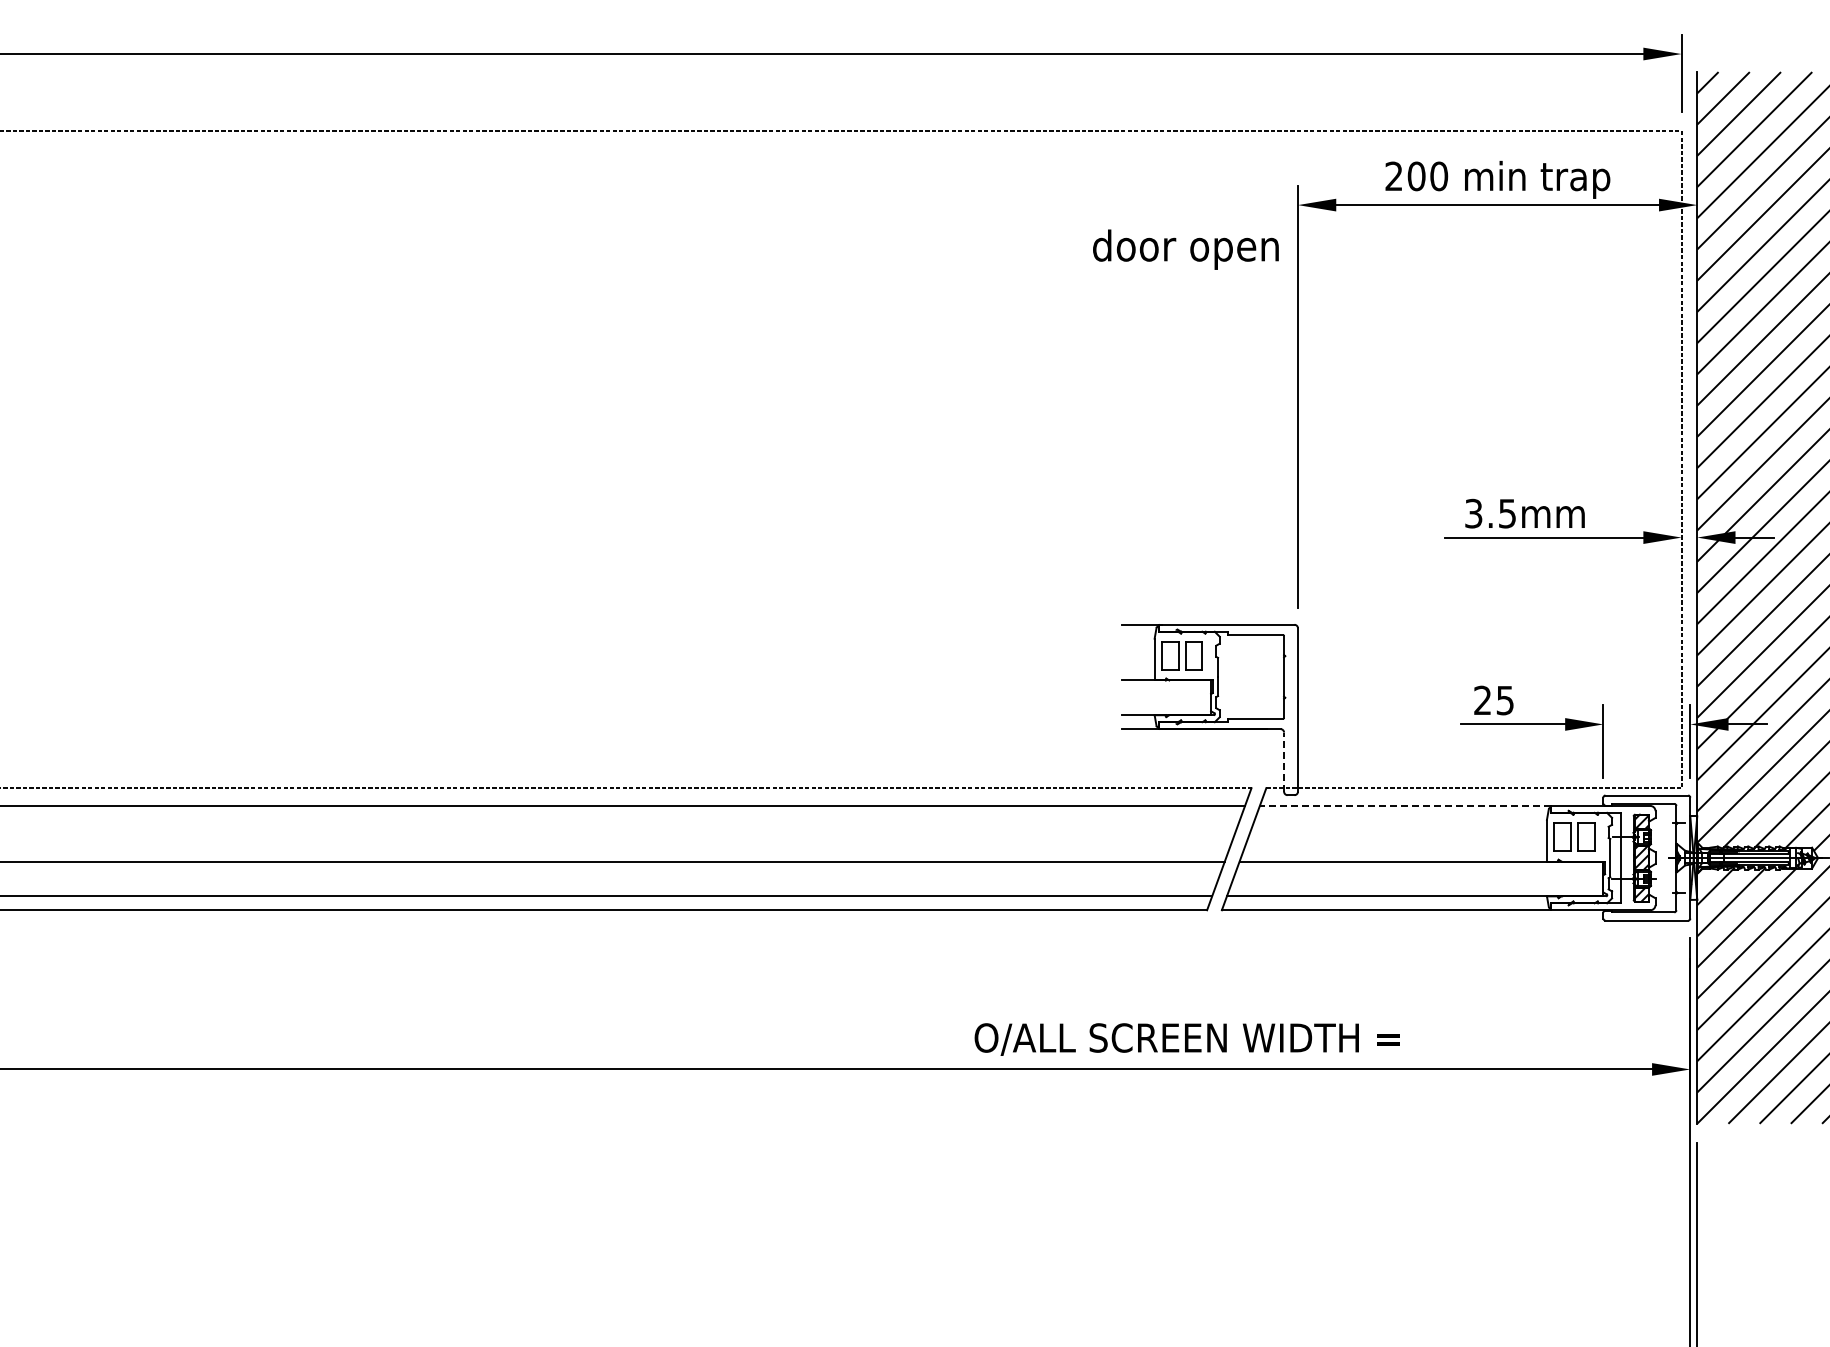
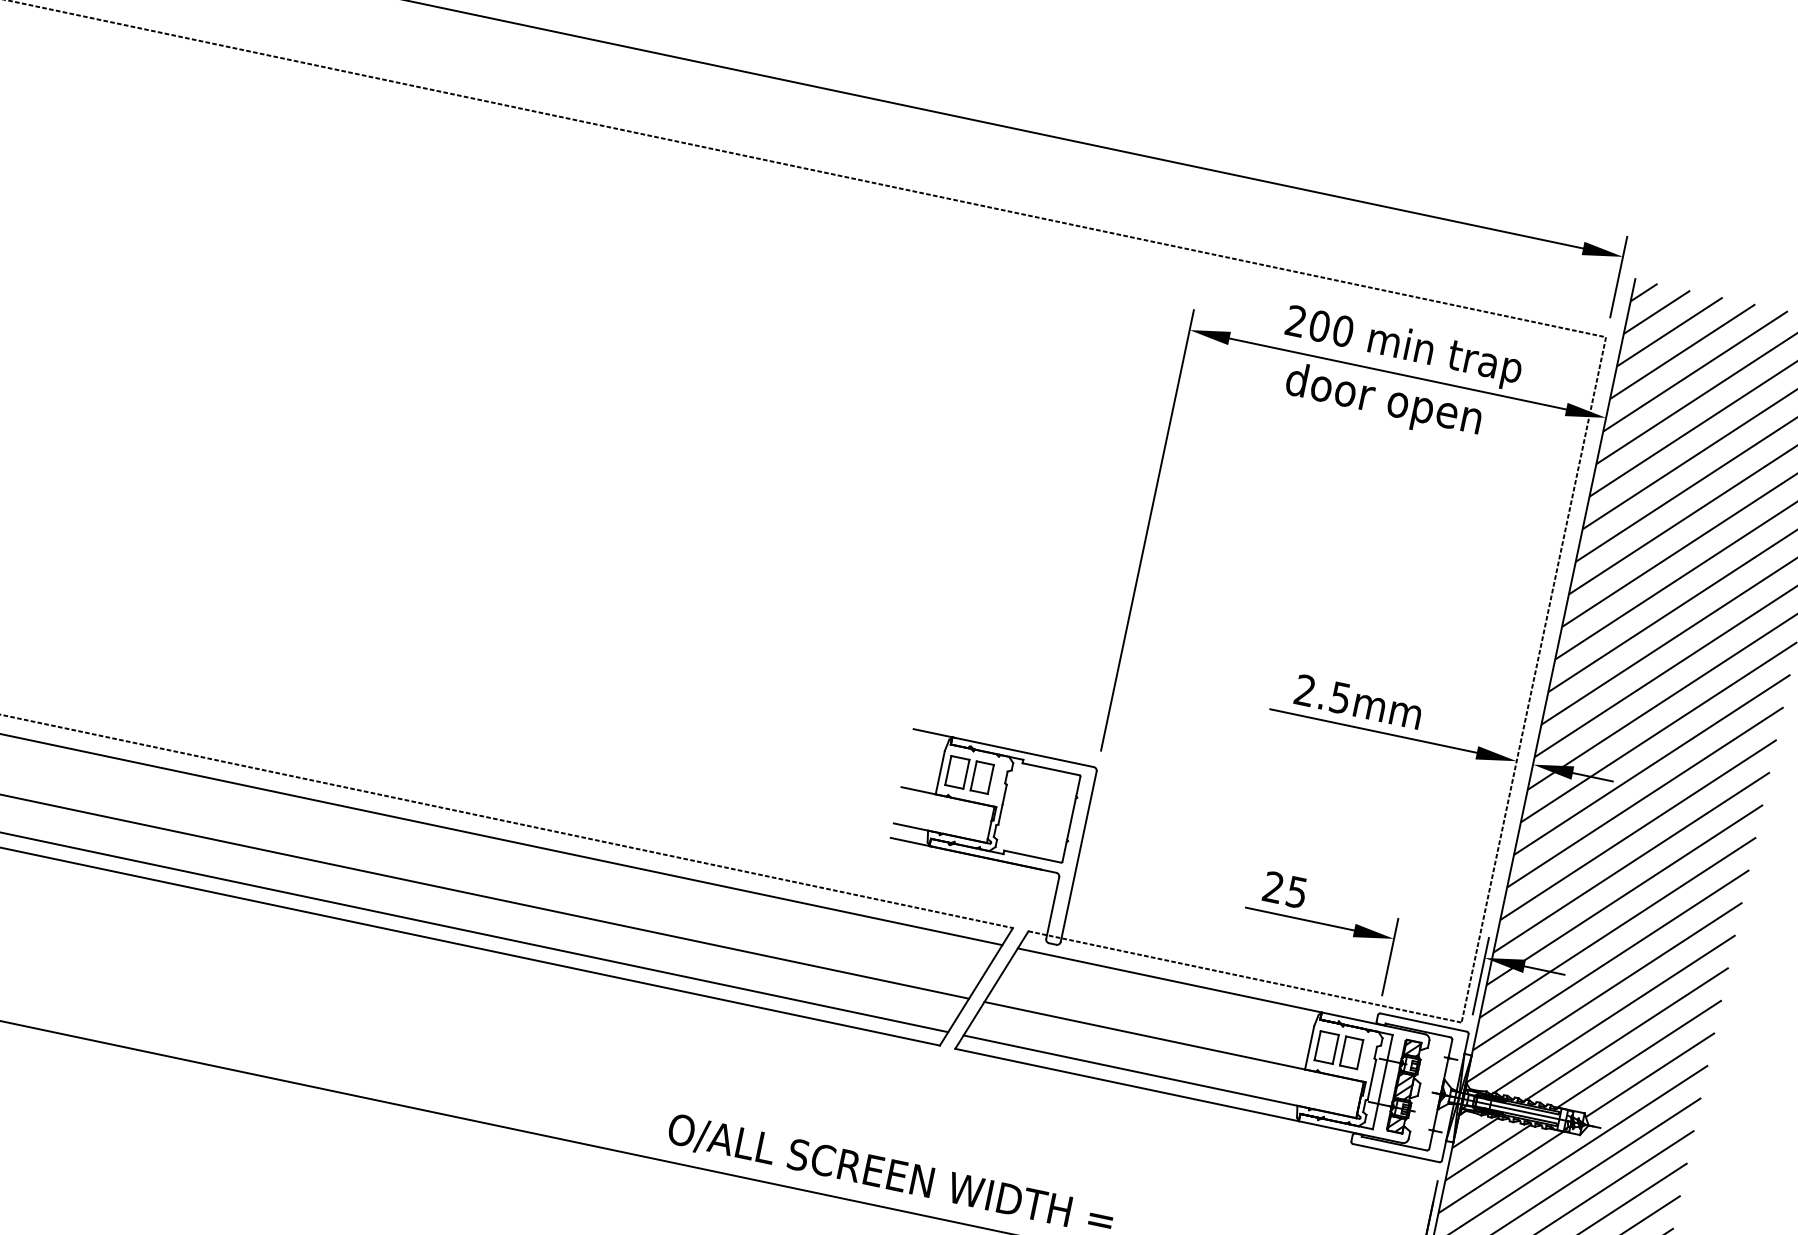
text: (1185, 249) -> (1383, 401), moved
text: (1473, 513) -> (1304, 690), 3.5mm -> 2.5mm
line: (1284, 762) -> (1053, 908), dashed -> solid
line: (1405, 805) -> (1169, 979), dashed -> solid

